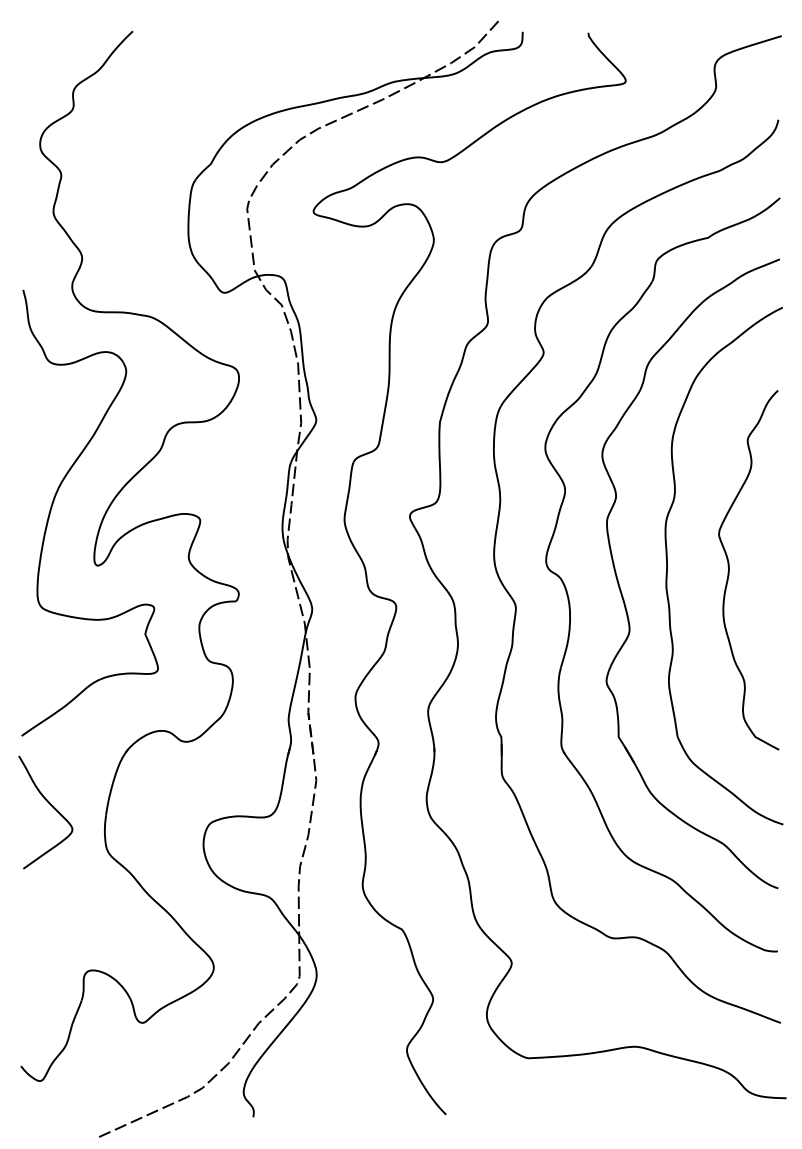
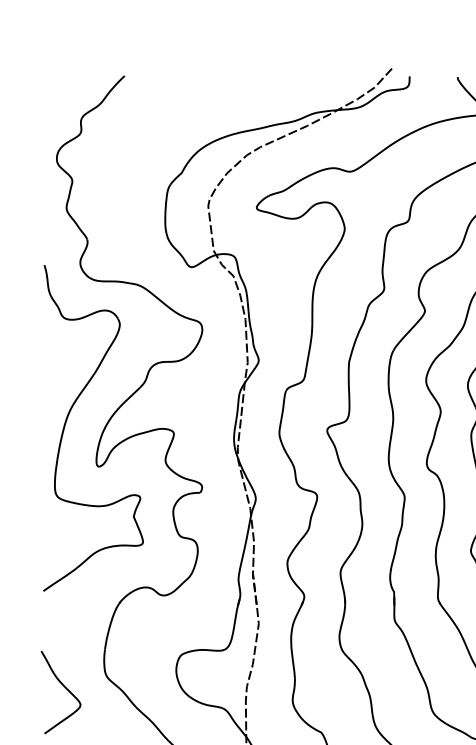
curve: (51, 806) -> (65, 688), moved

